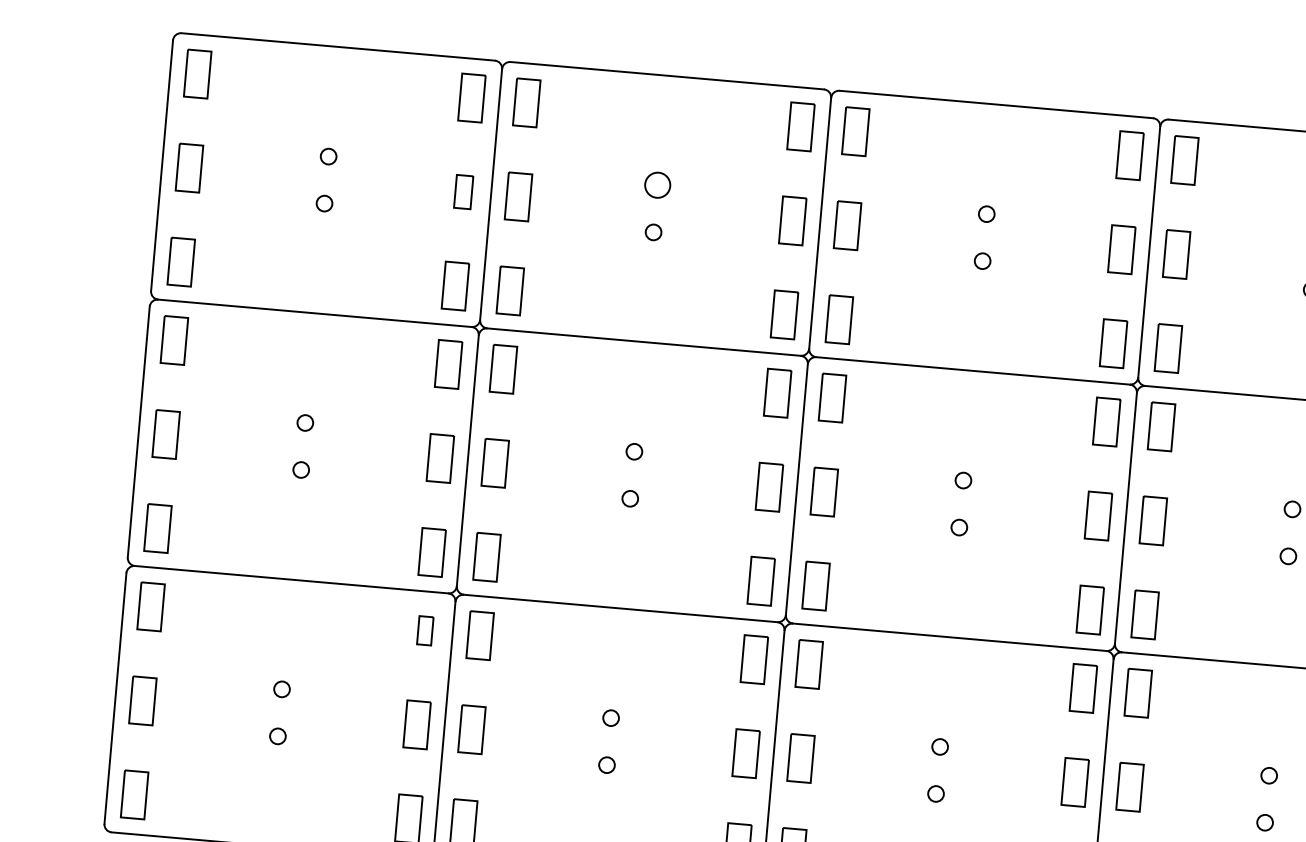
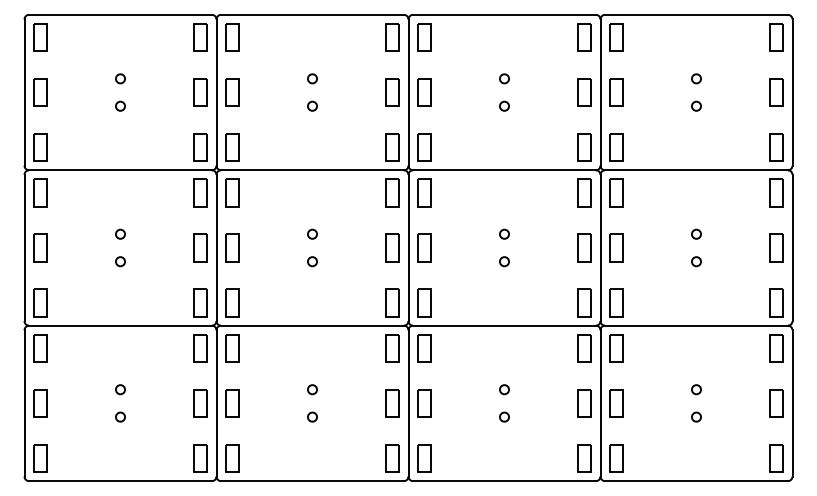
circle: (657, 184) -> (312, 78), size x0.62
part: (463, 192) -> (200, 92), size x1.43
part: (425, 630) -> (200, 348), size x1.67

